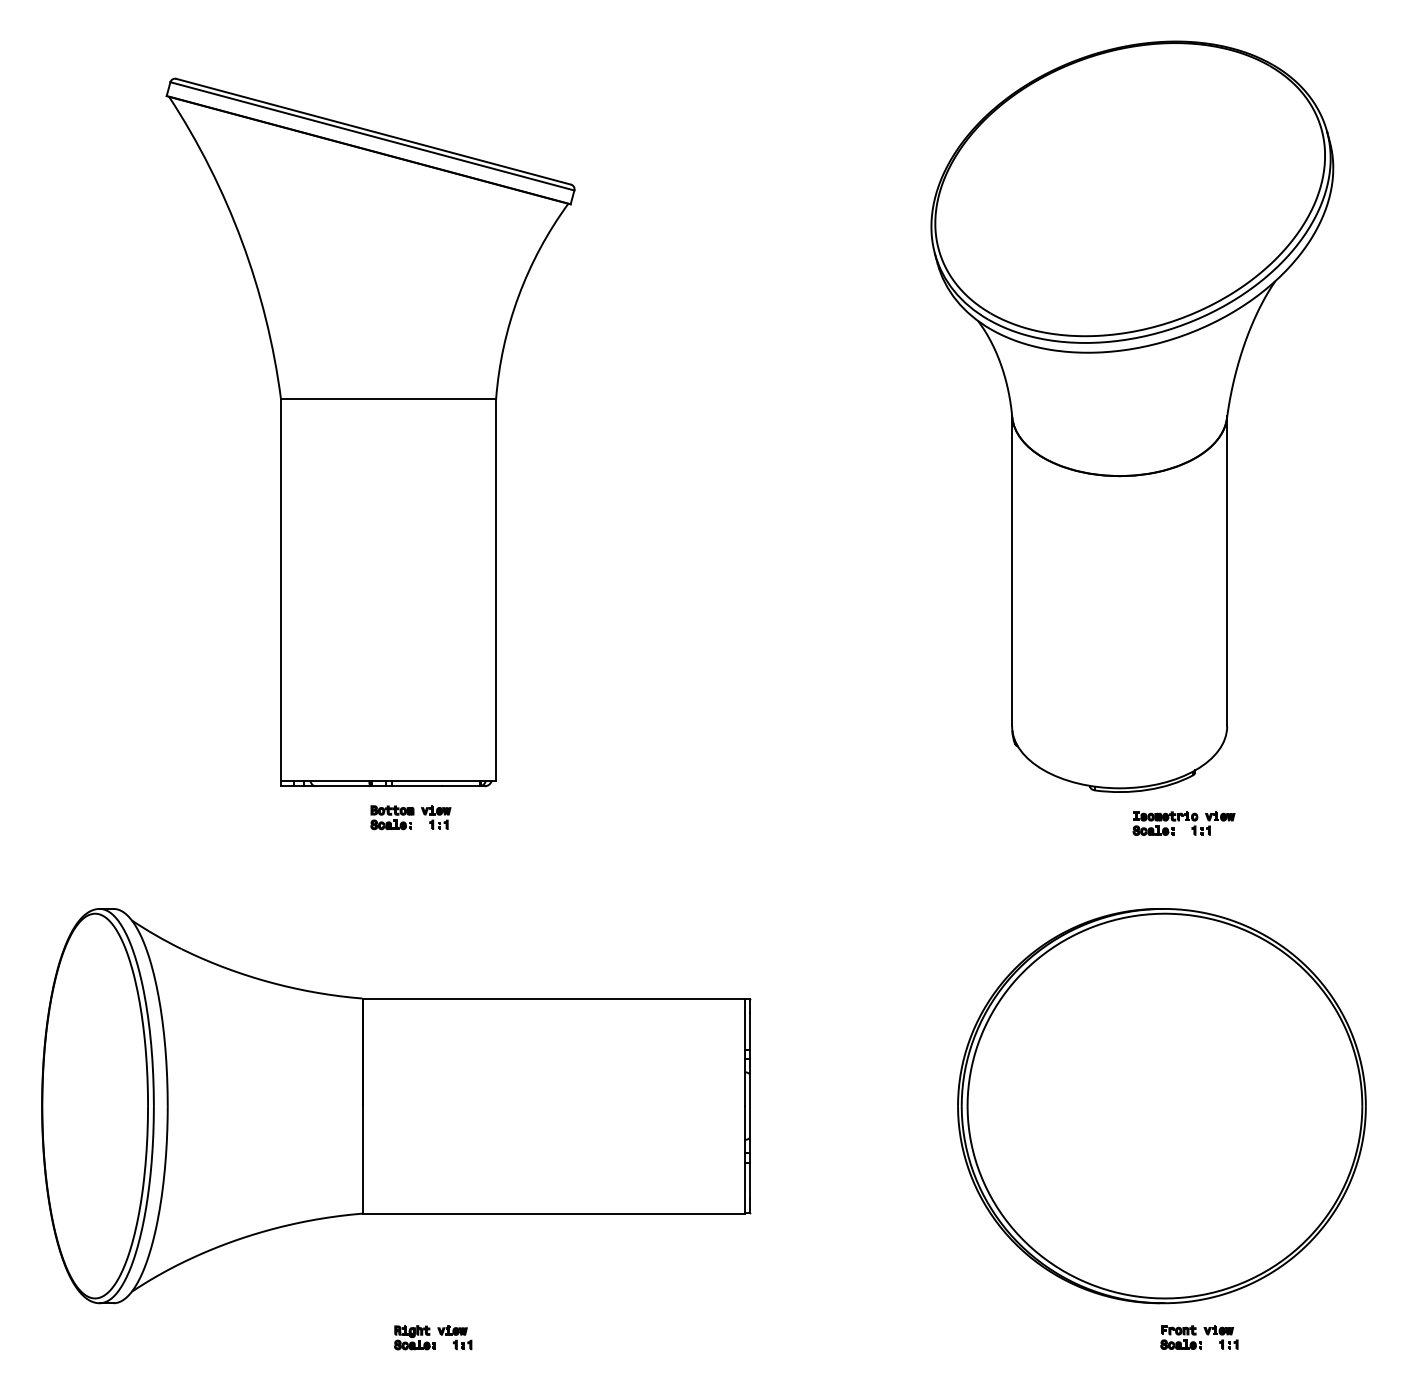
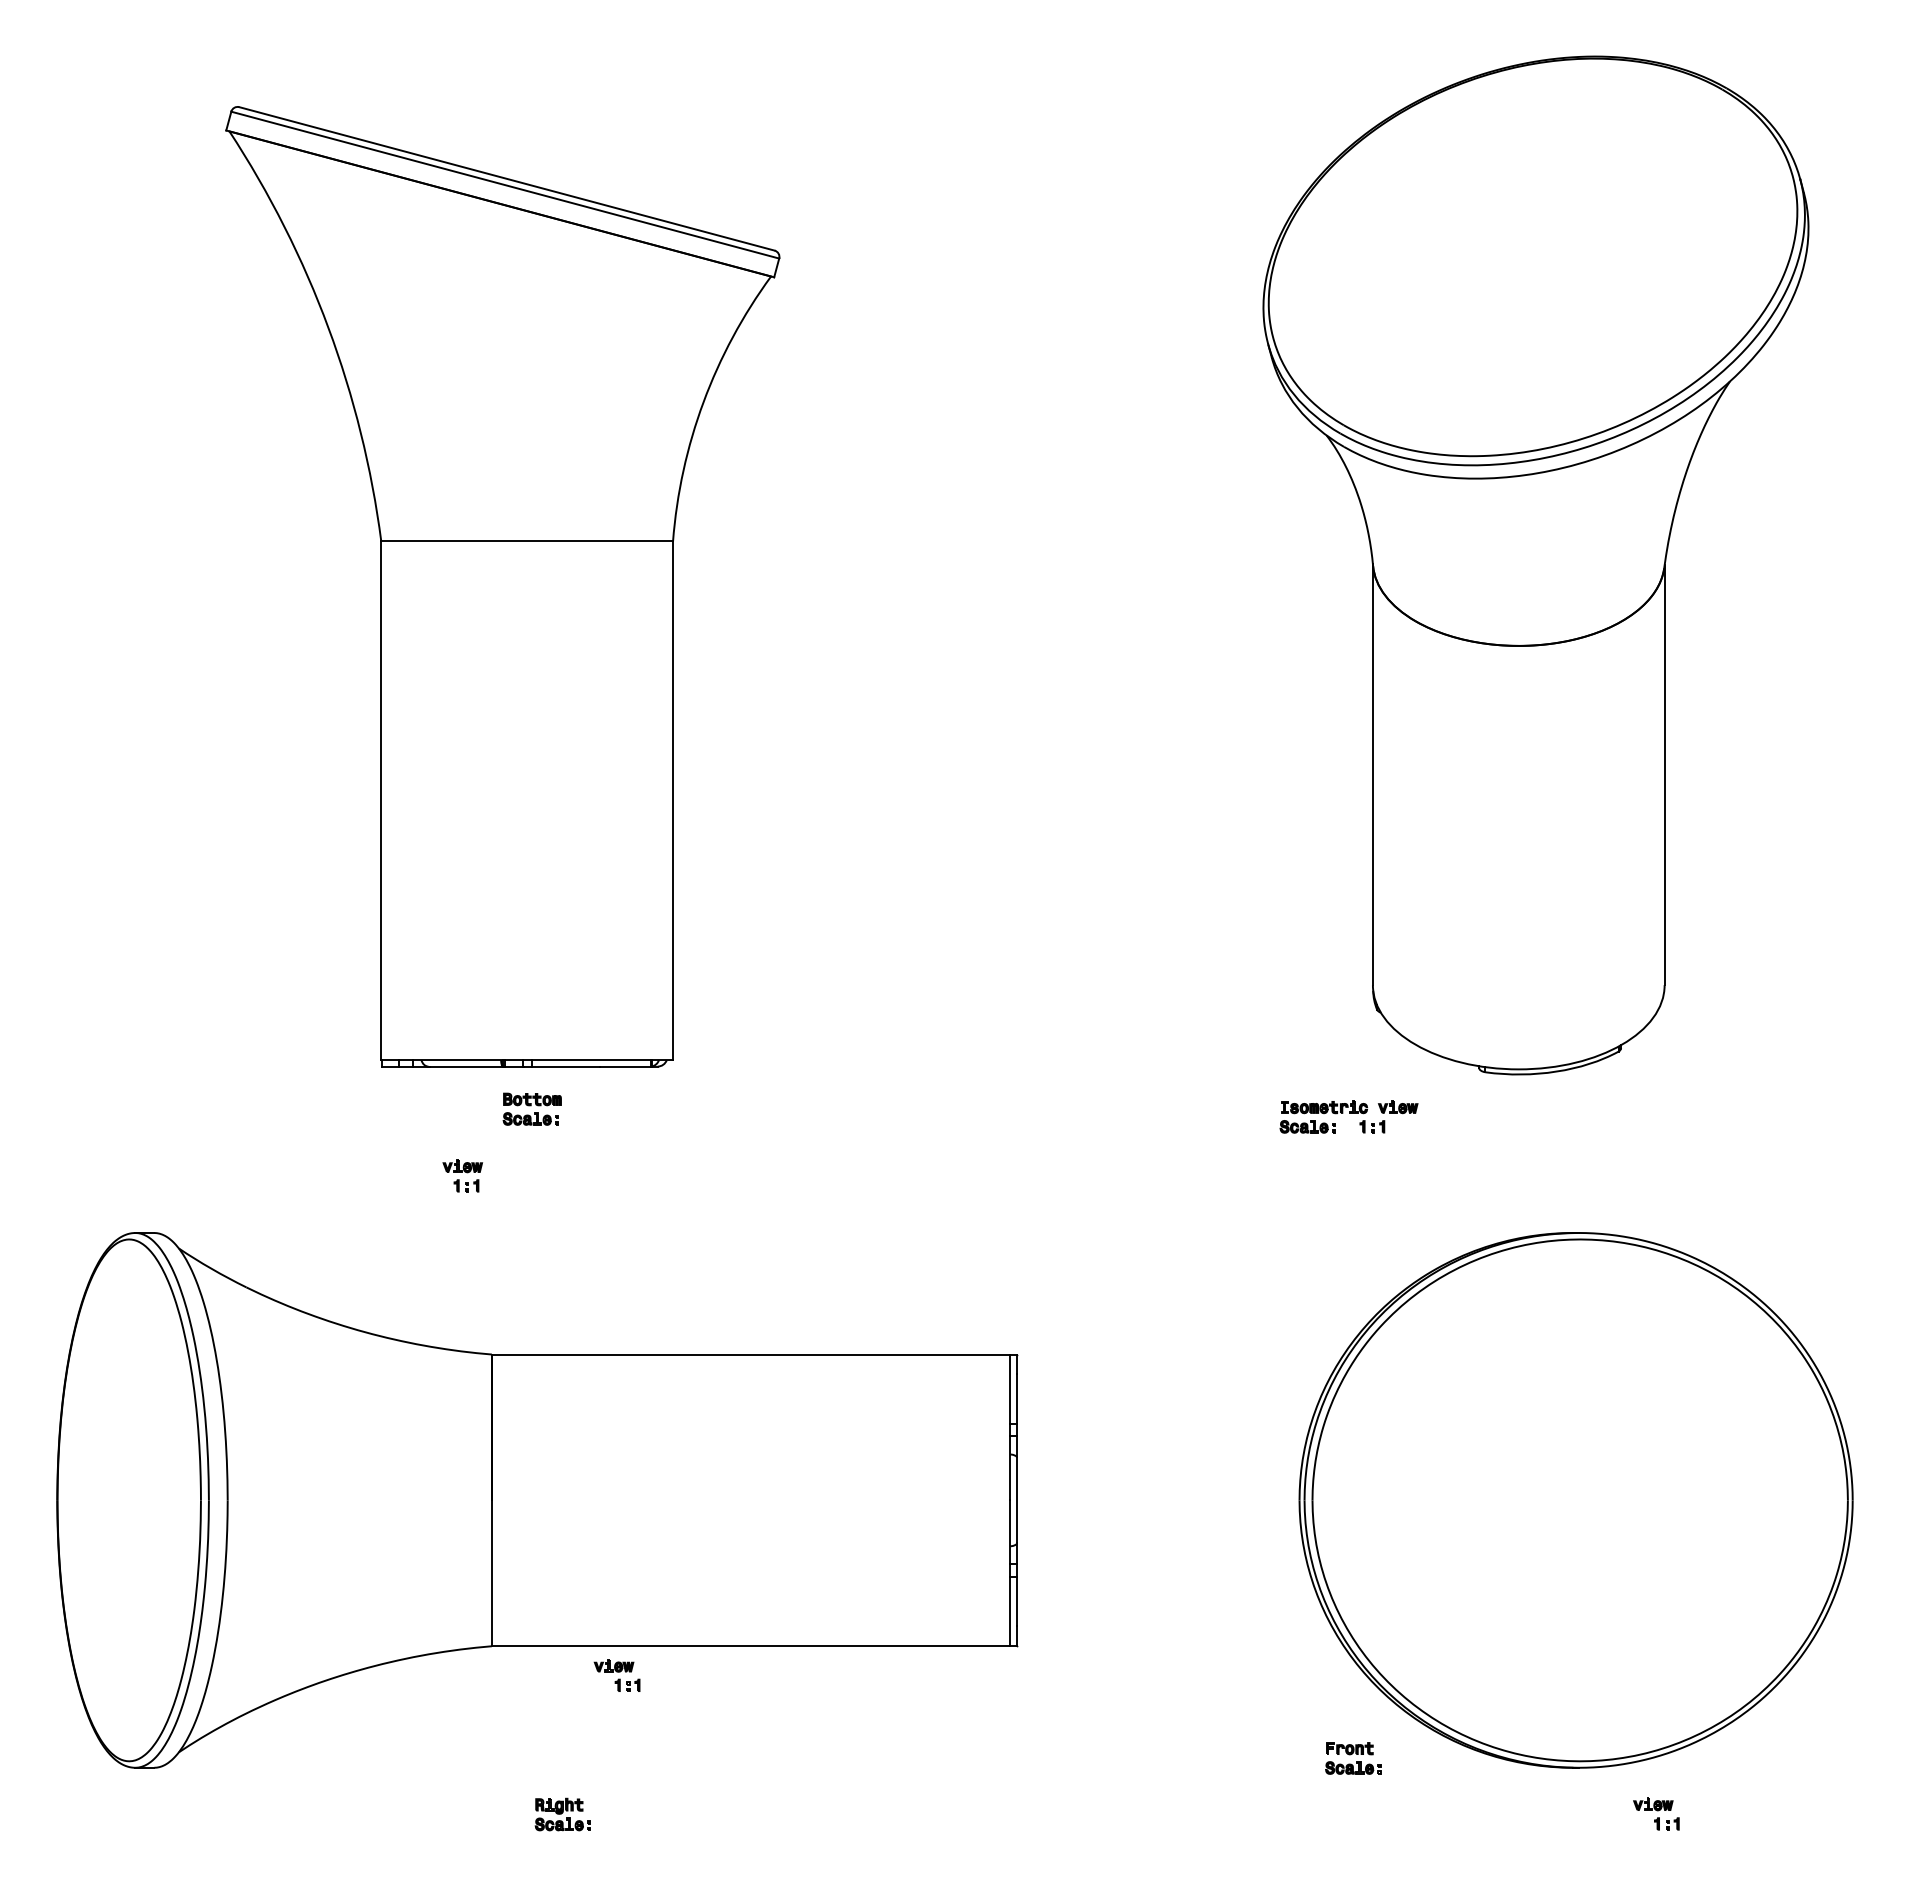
part: (435, 817) -> (462, 1175), moved
part: (1183, 823) -> (1348, 1116), moved
part: (454, 1337) -> (616, 1675), moved
part: (1181, 1337) -> (1353, 1758), moved

